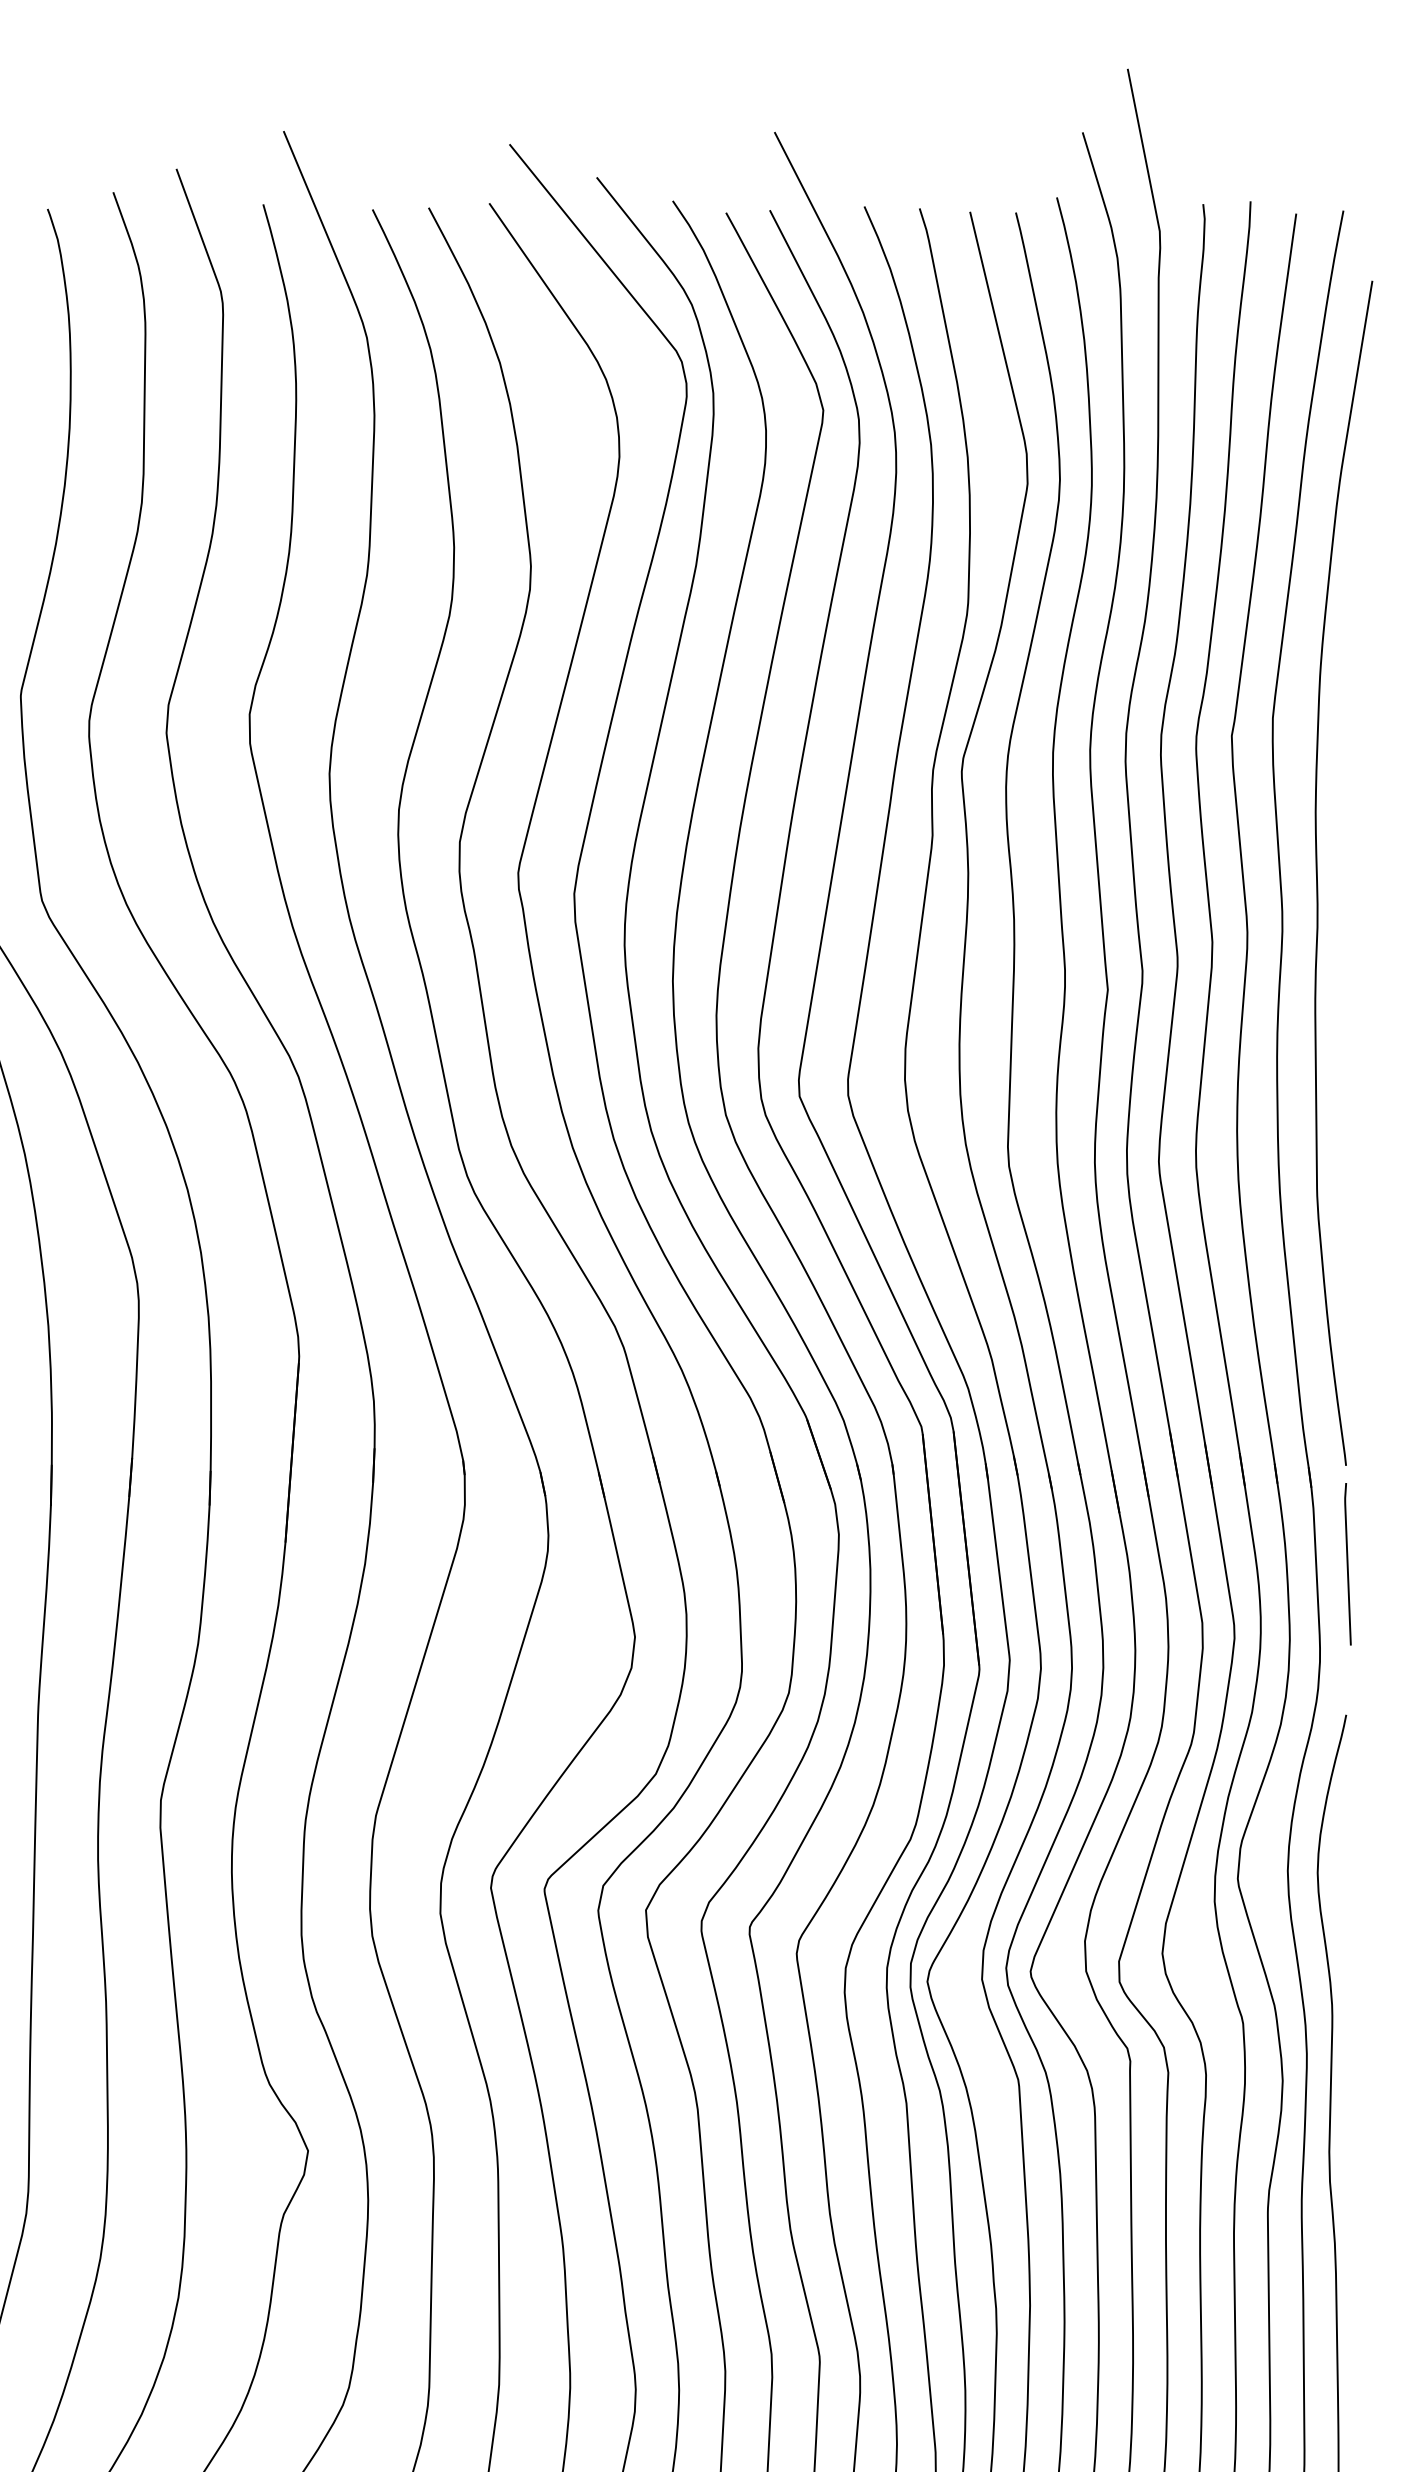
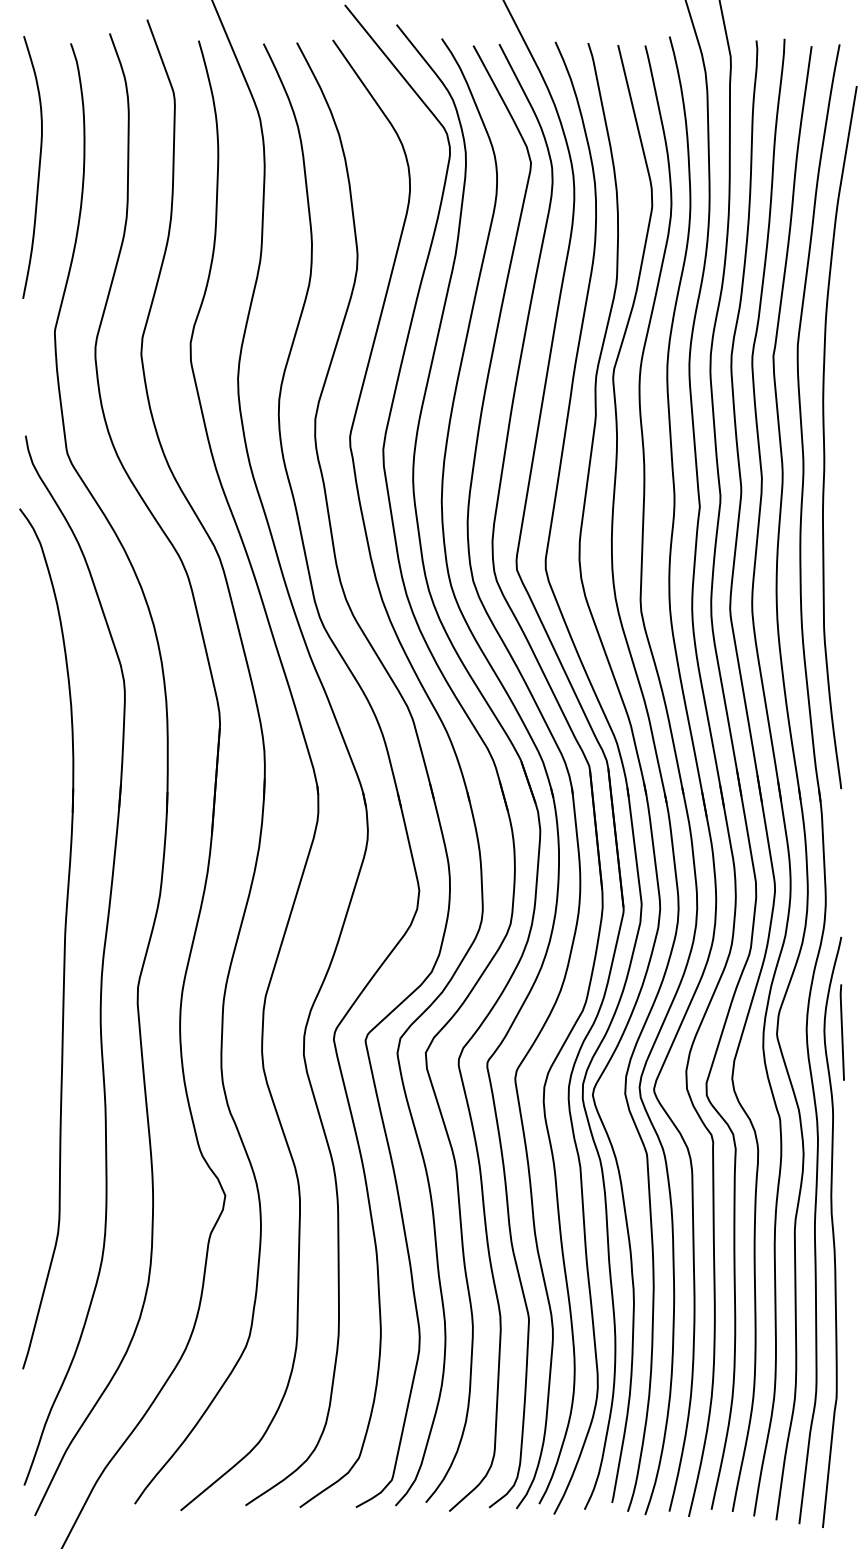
line: (1346, 1564) -> (841, 1032), moved

